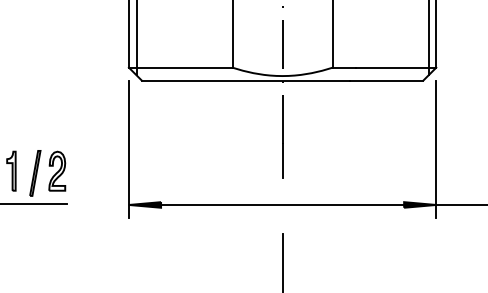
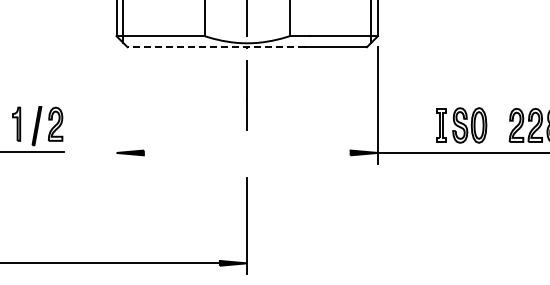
line: (246, 80) -> (216, 47), solid -> dashed
line: (128, 149) -> (116, 105), removed
line: (281, 204) -> (246, 152), removed

